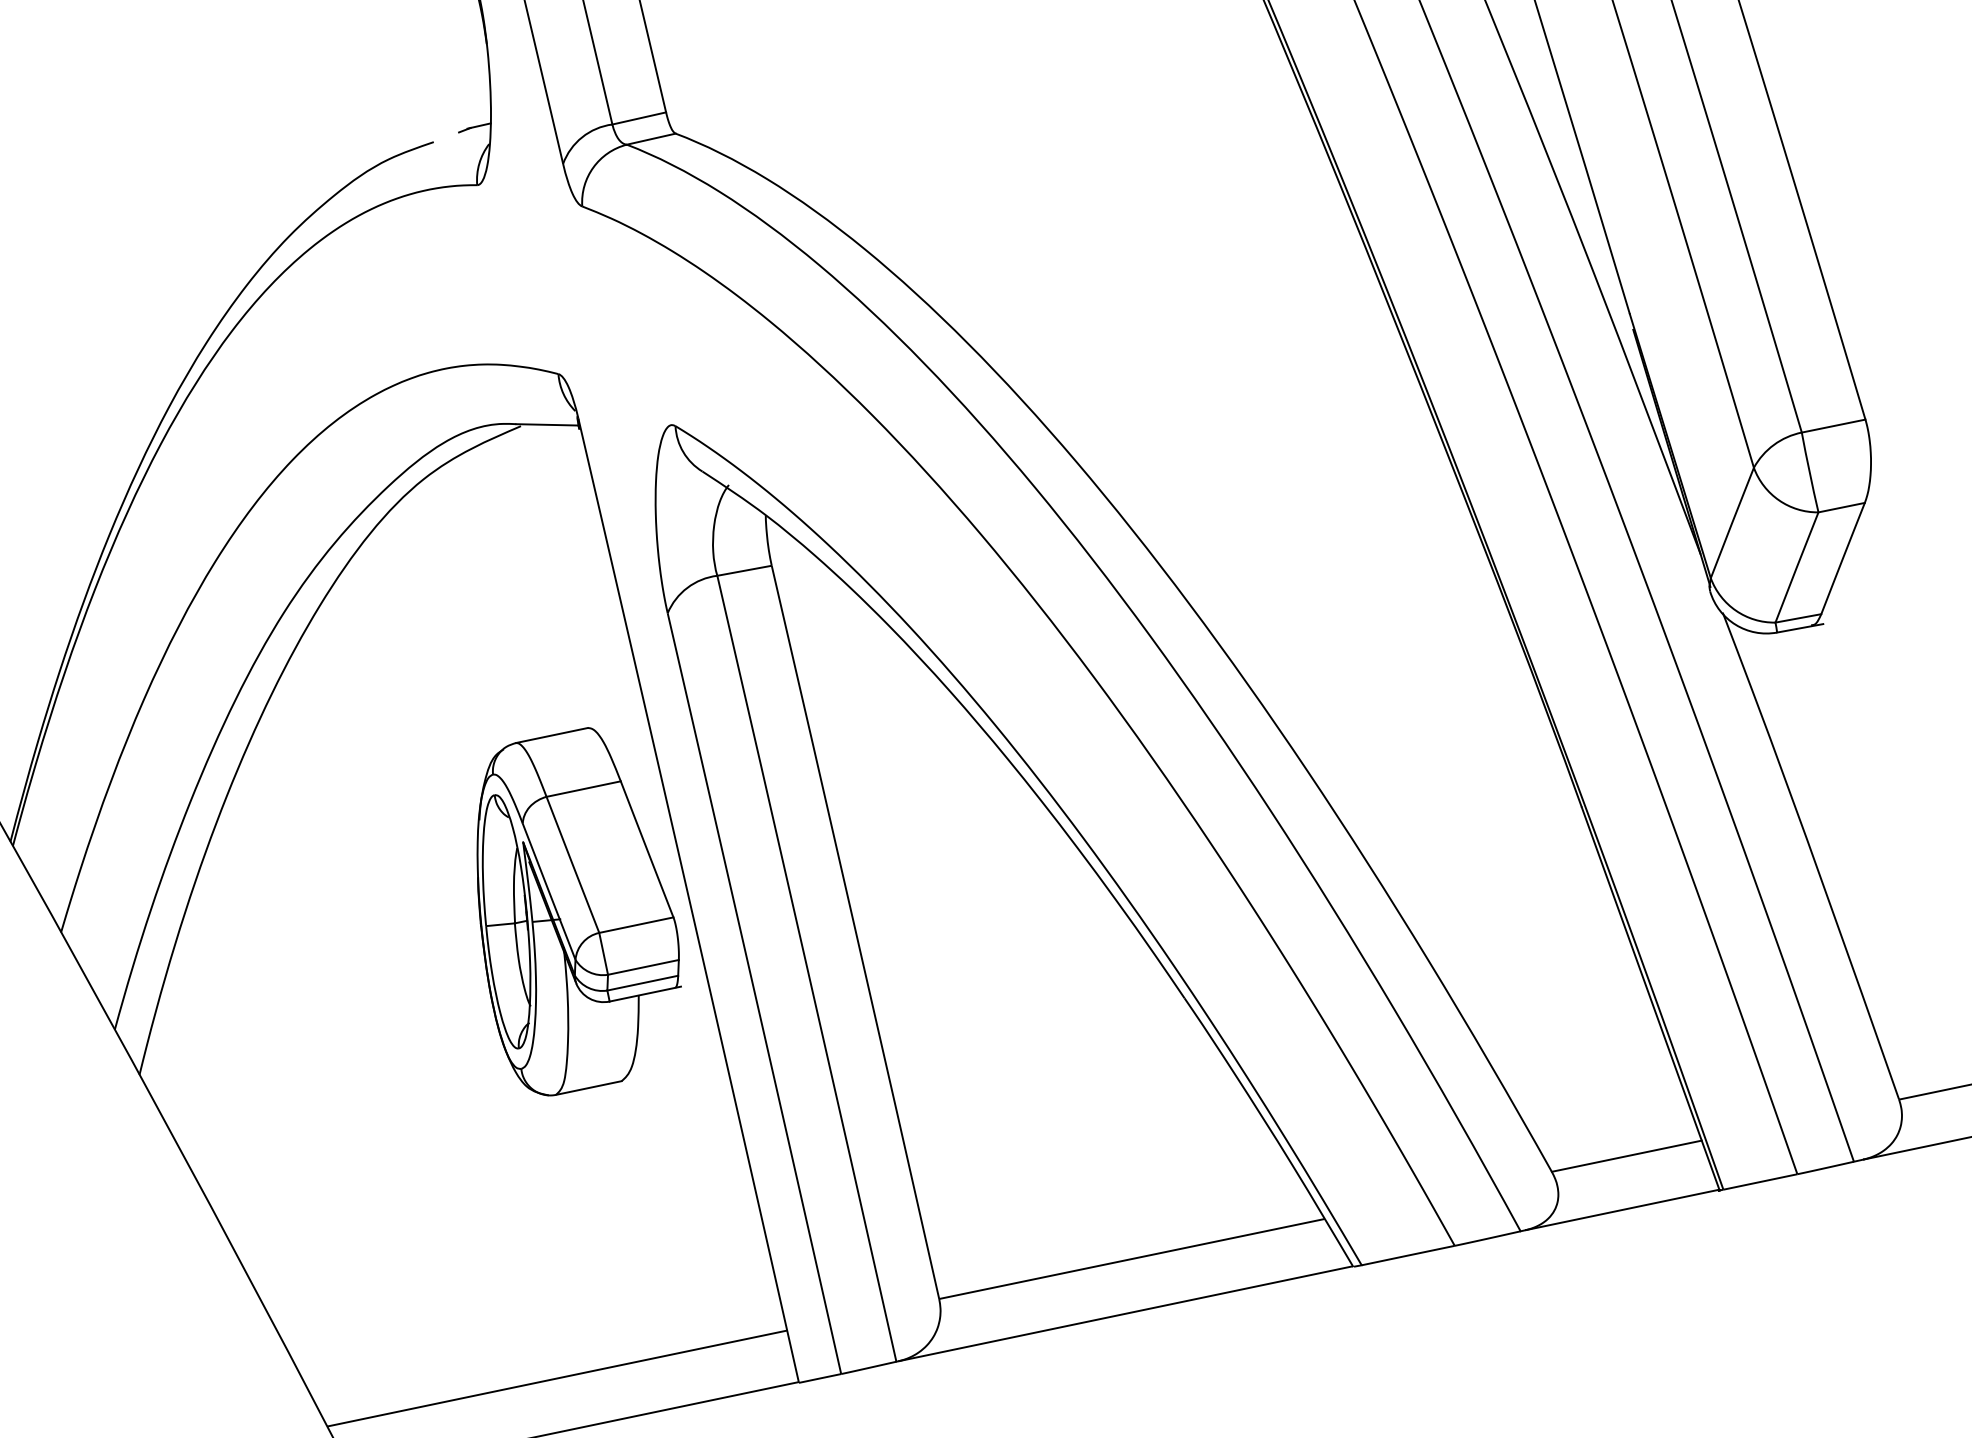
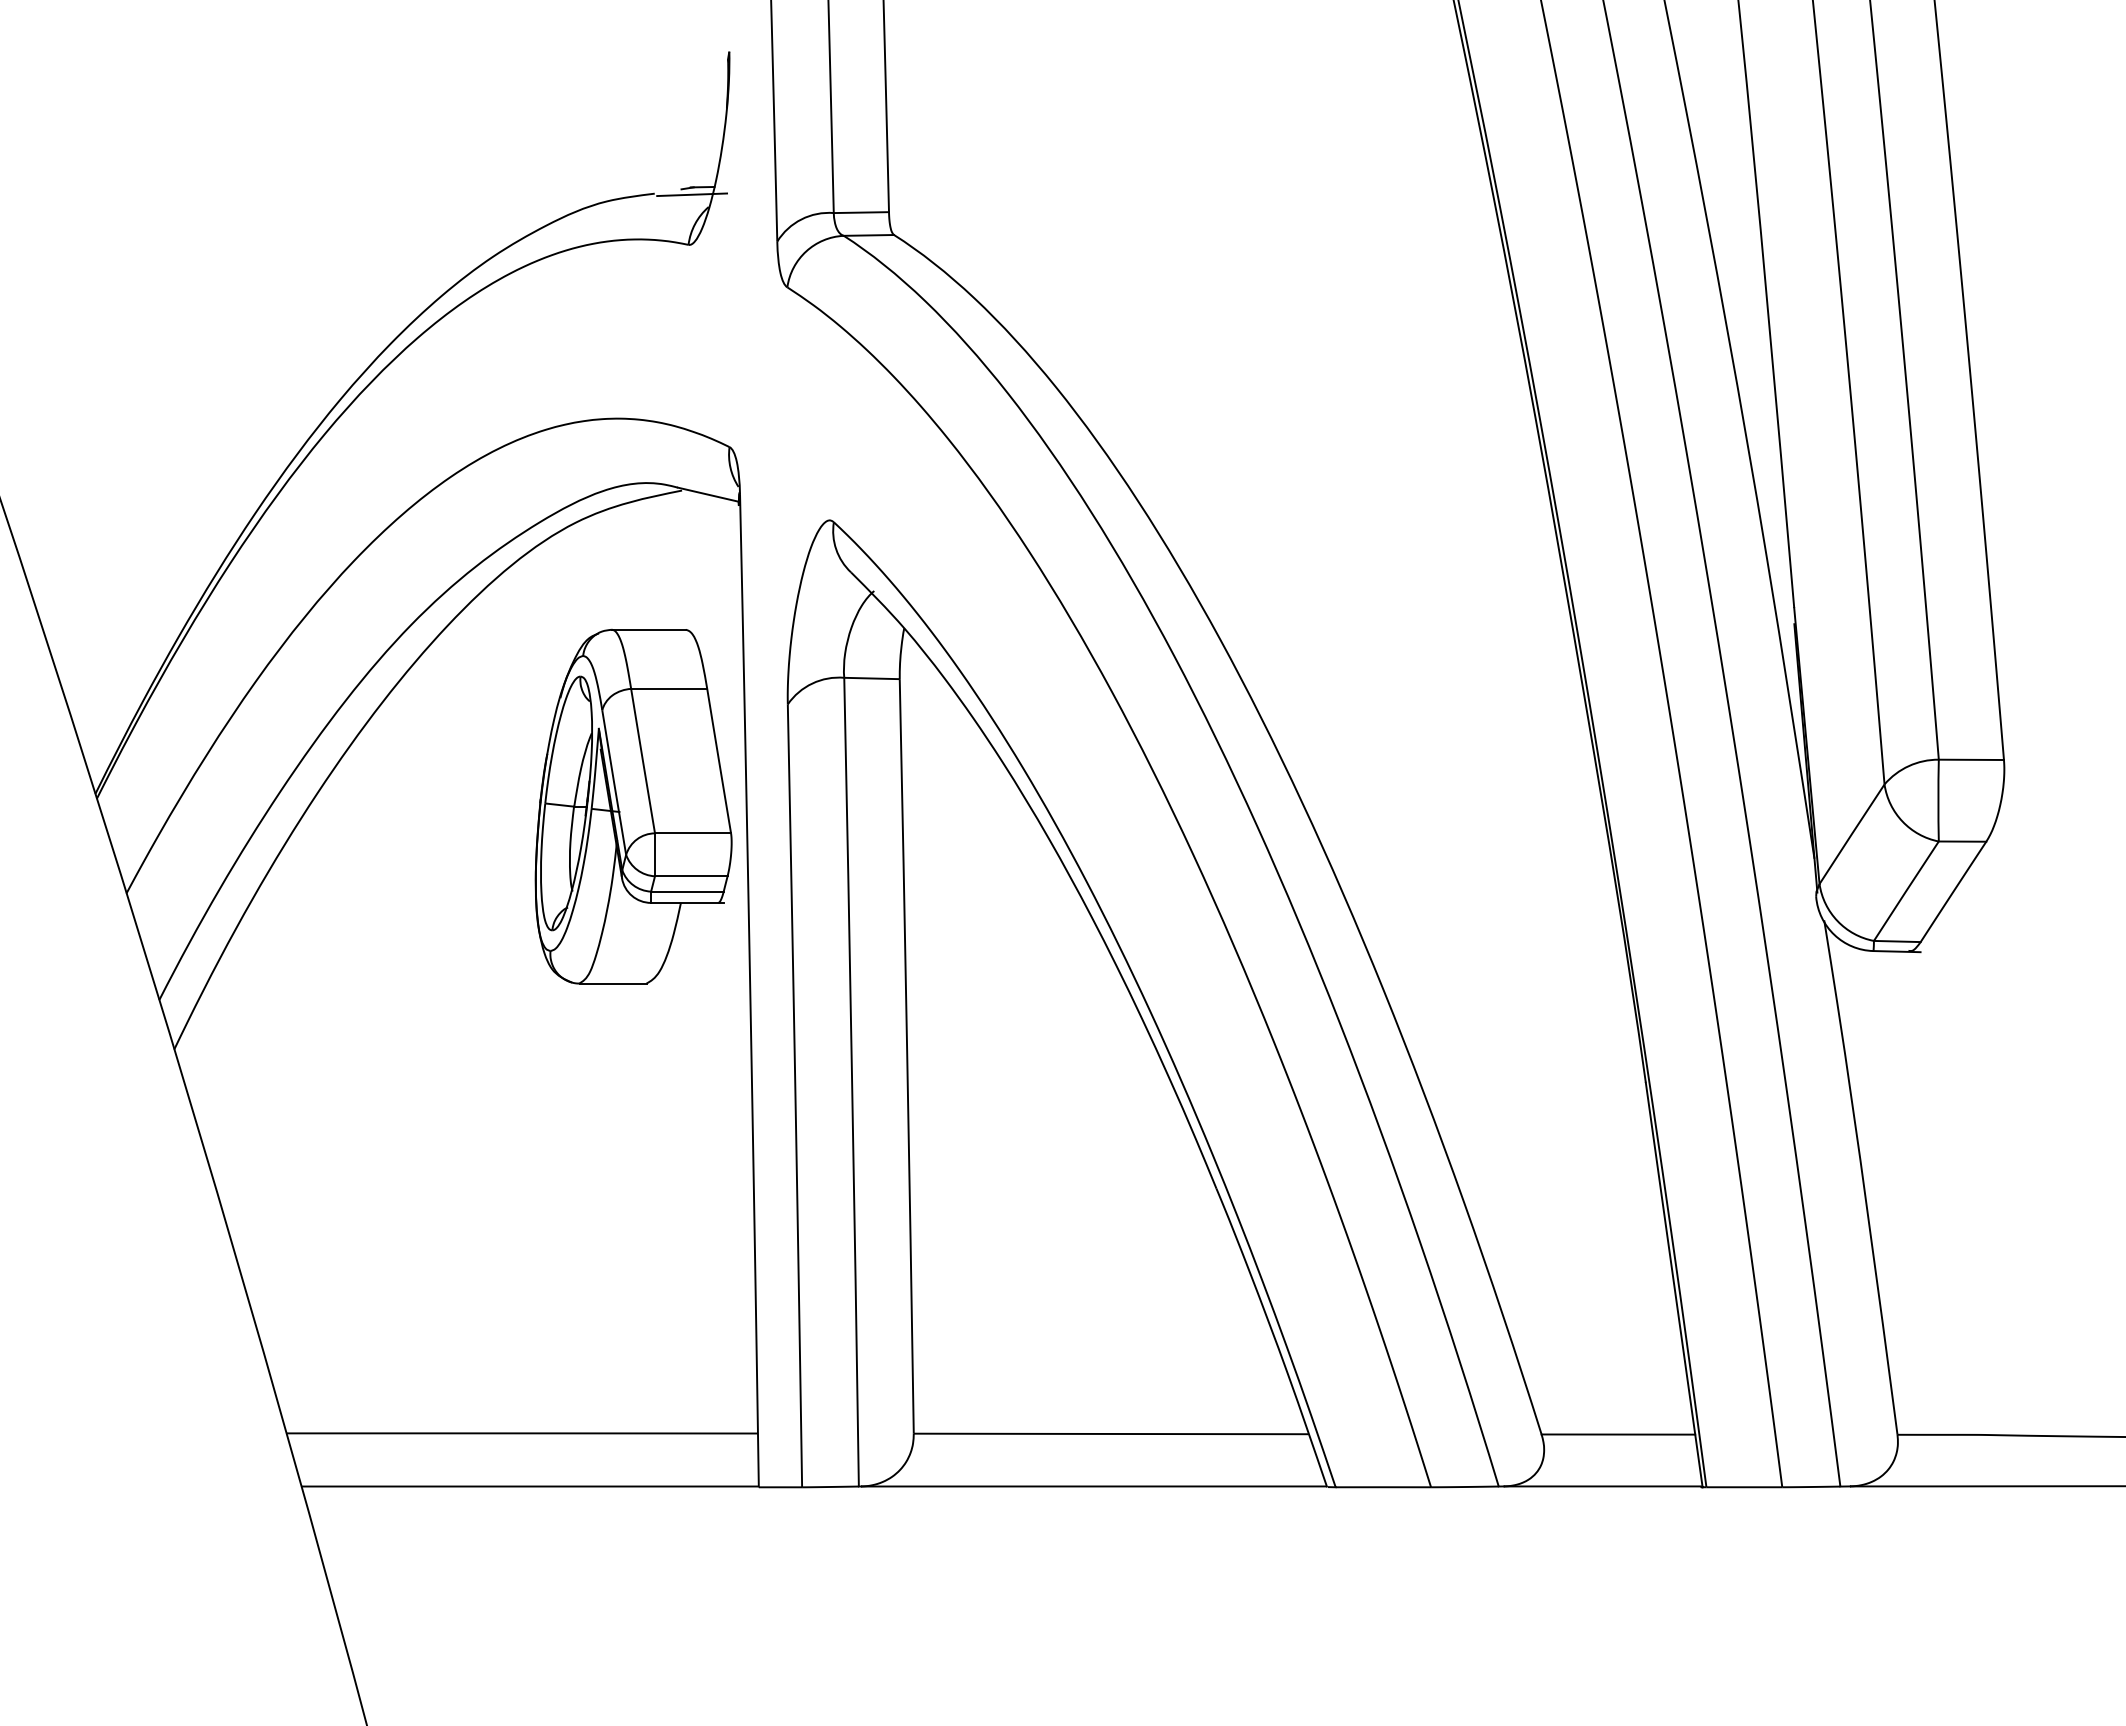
line: (470, 135) -> (692, 194), added
part: (572, 911) -> (633, 806), moved

